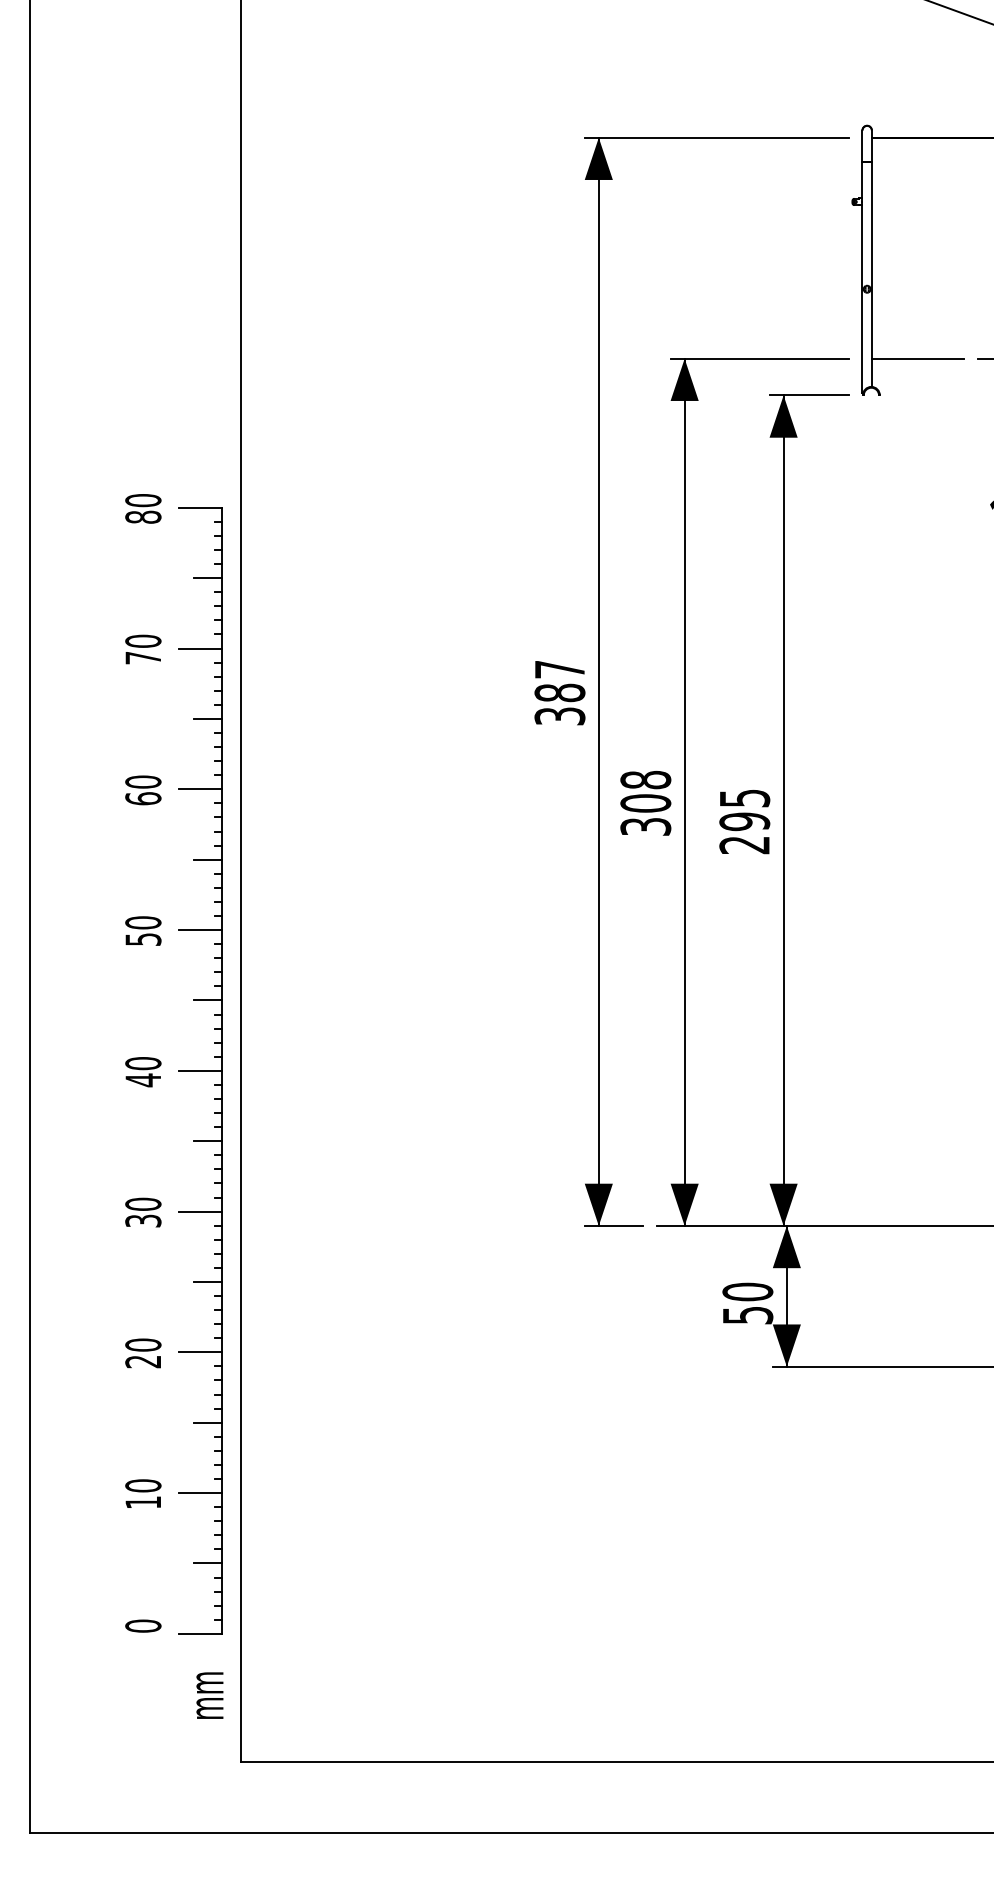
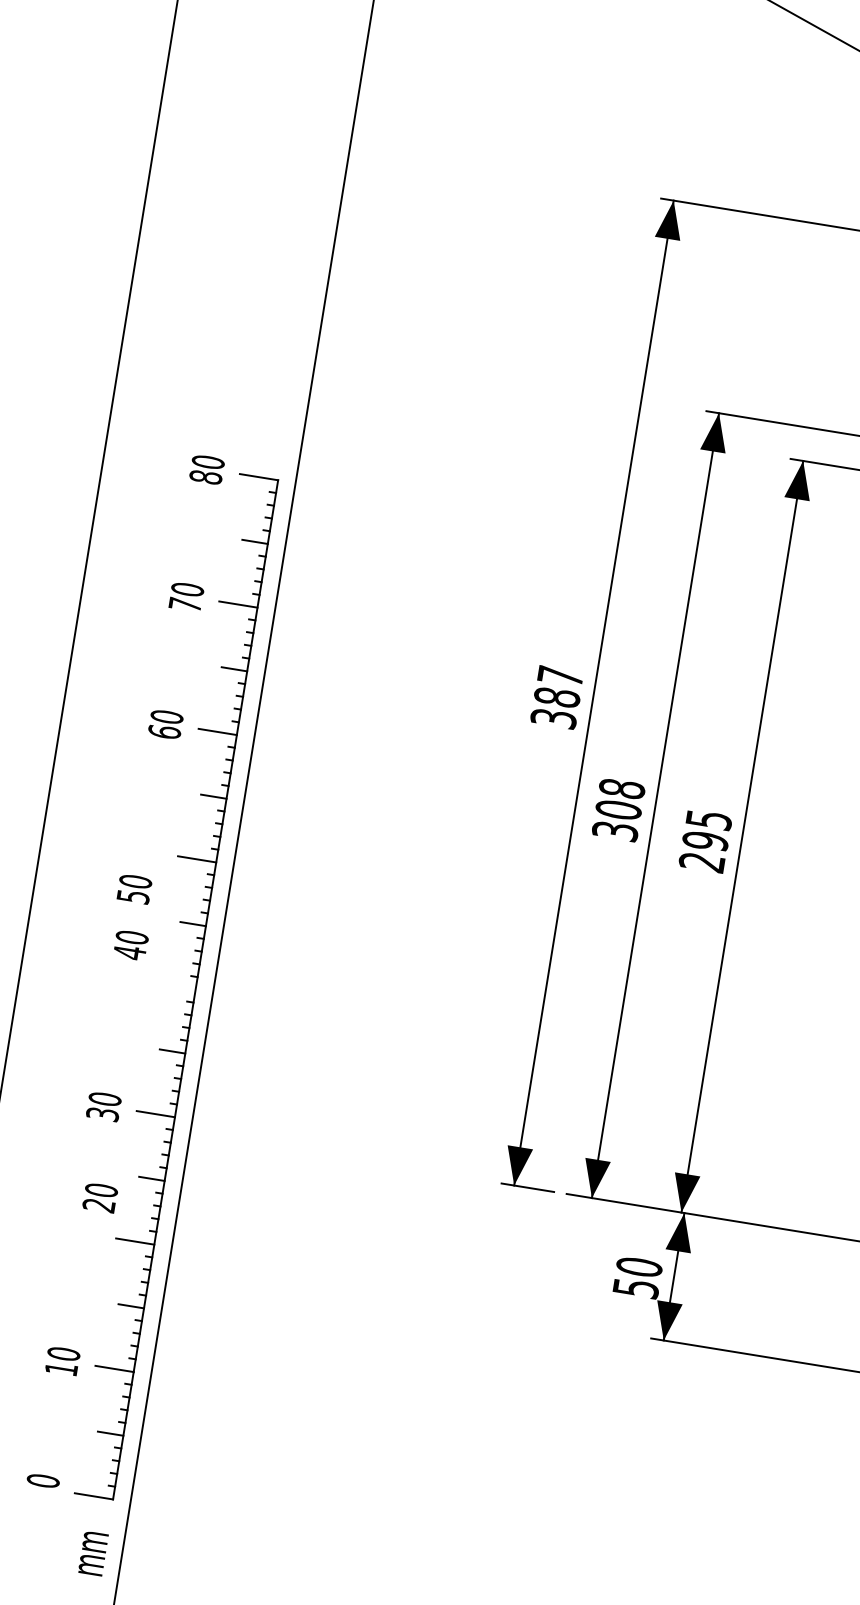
text: (143, 930) -> (134, 888), moved
line: (200, 1070) -> (176, 986), removed
text: (143, 1072) -> (131, 945), moved
text: (143, 1353) -> (100, 1197), moved

